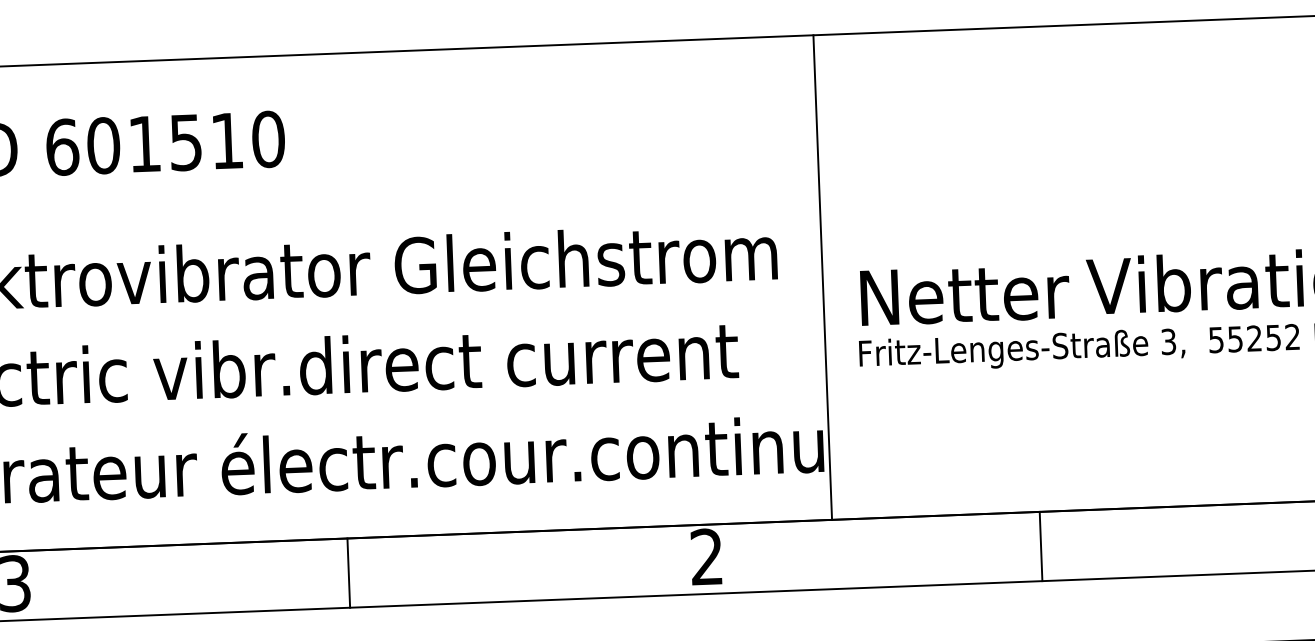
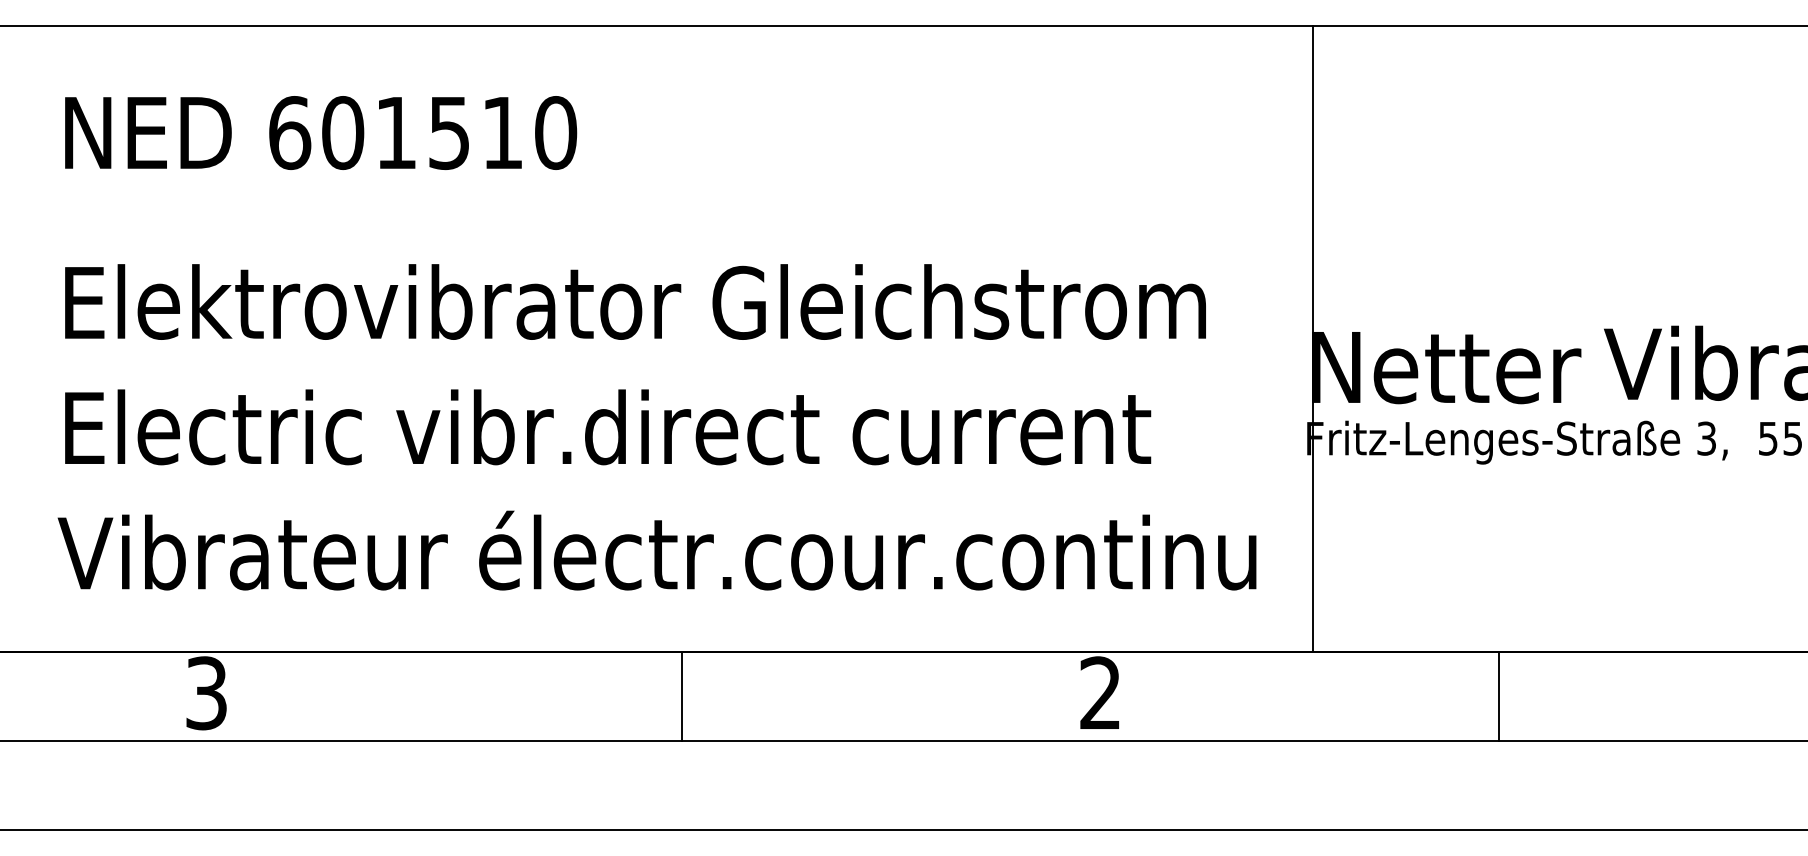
line: (822, 277) -> (1312, 338), moved
line: (1040, 545) -> (1498, 695), moved
line: (348, 572) -> (681, 695), moved

